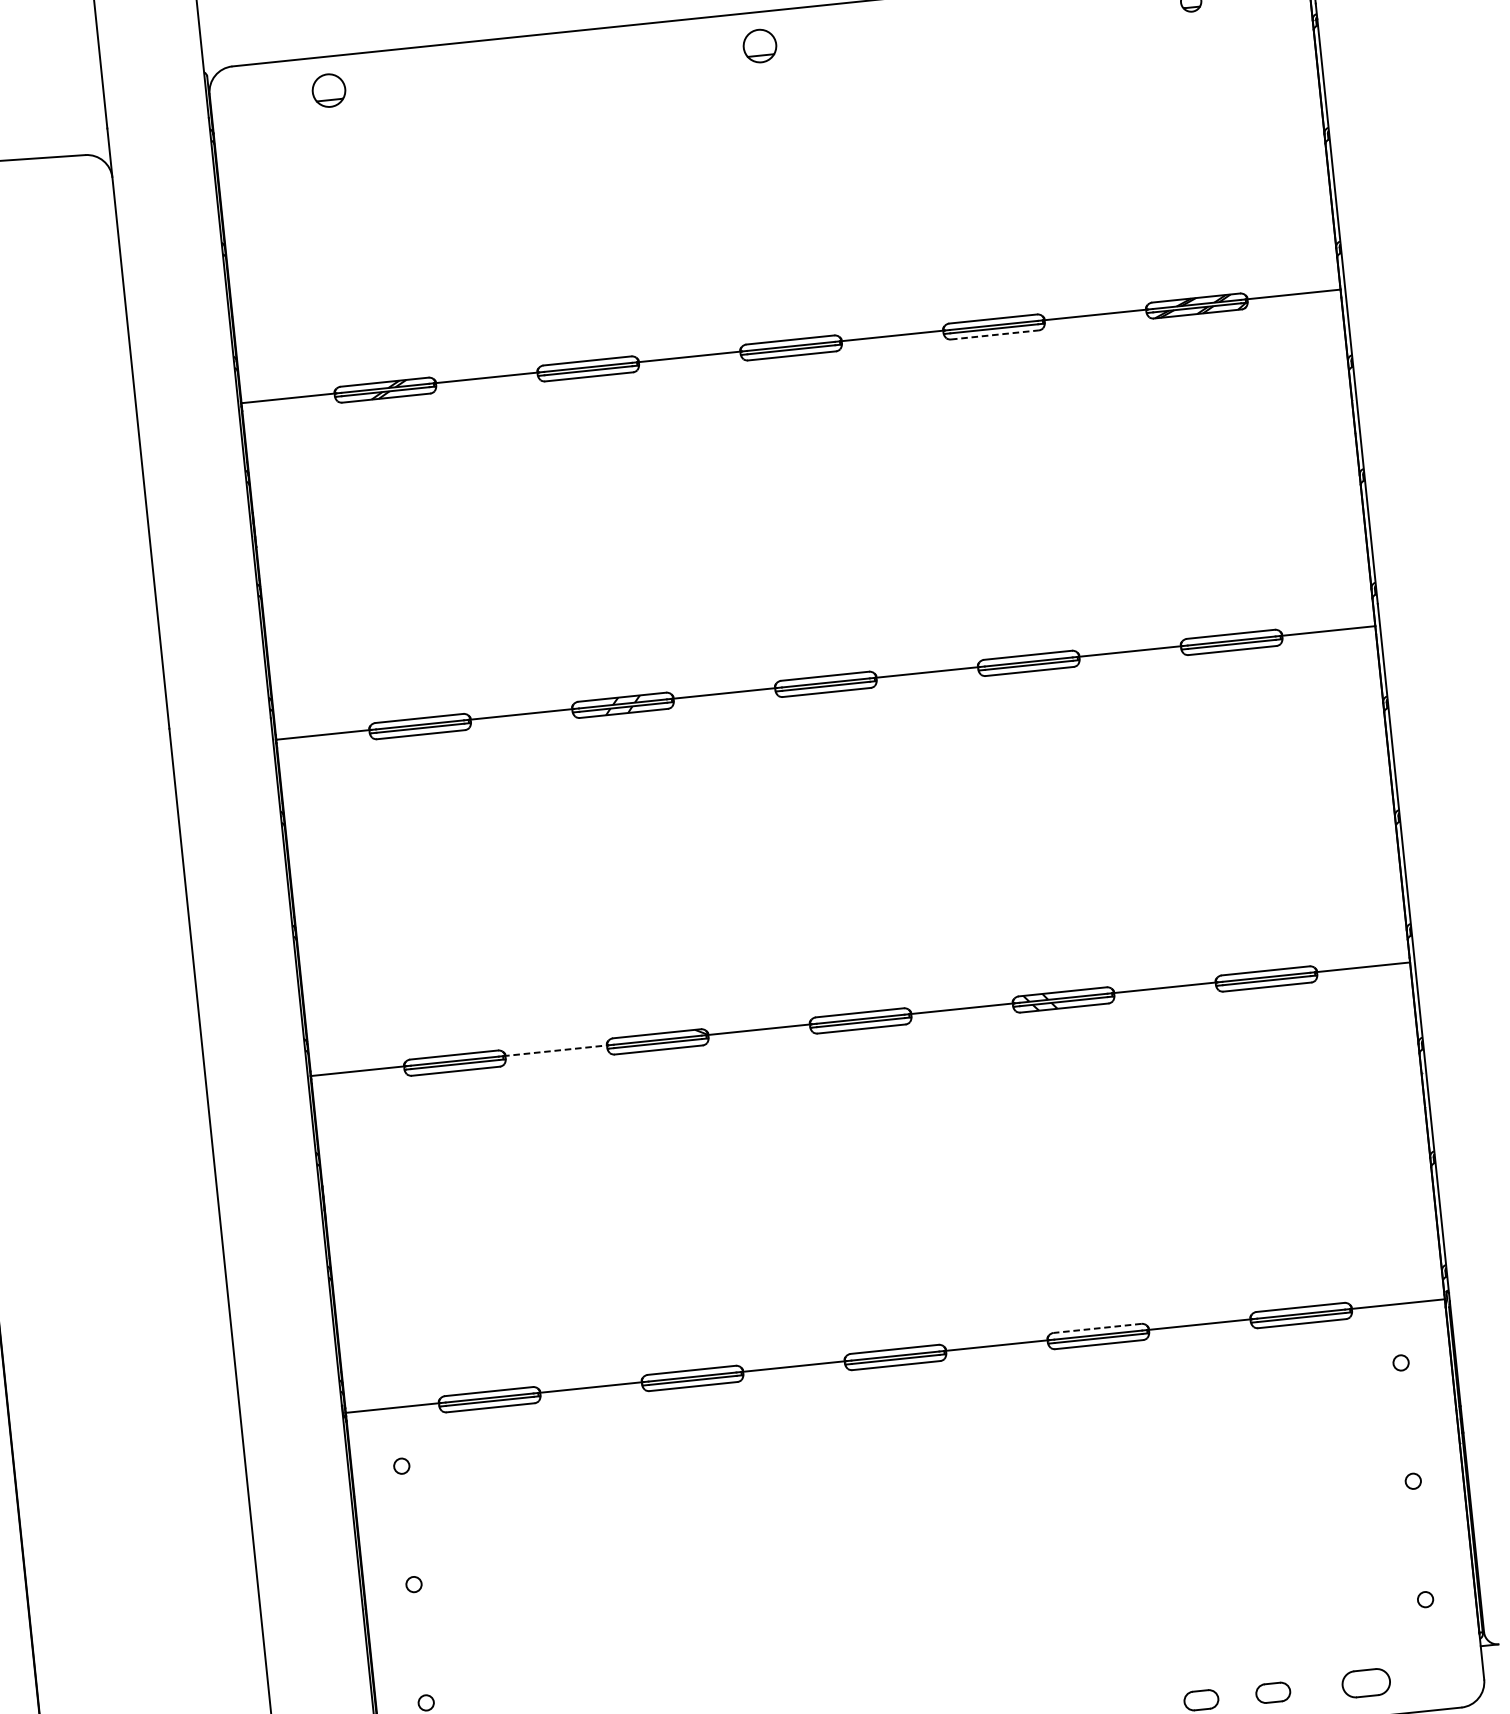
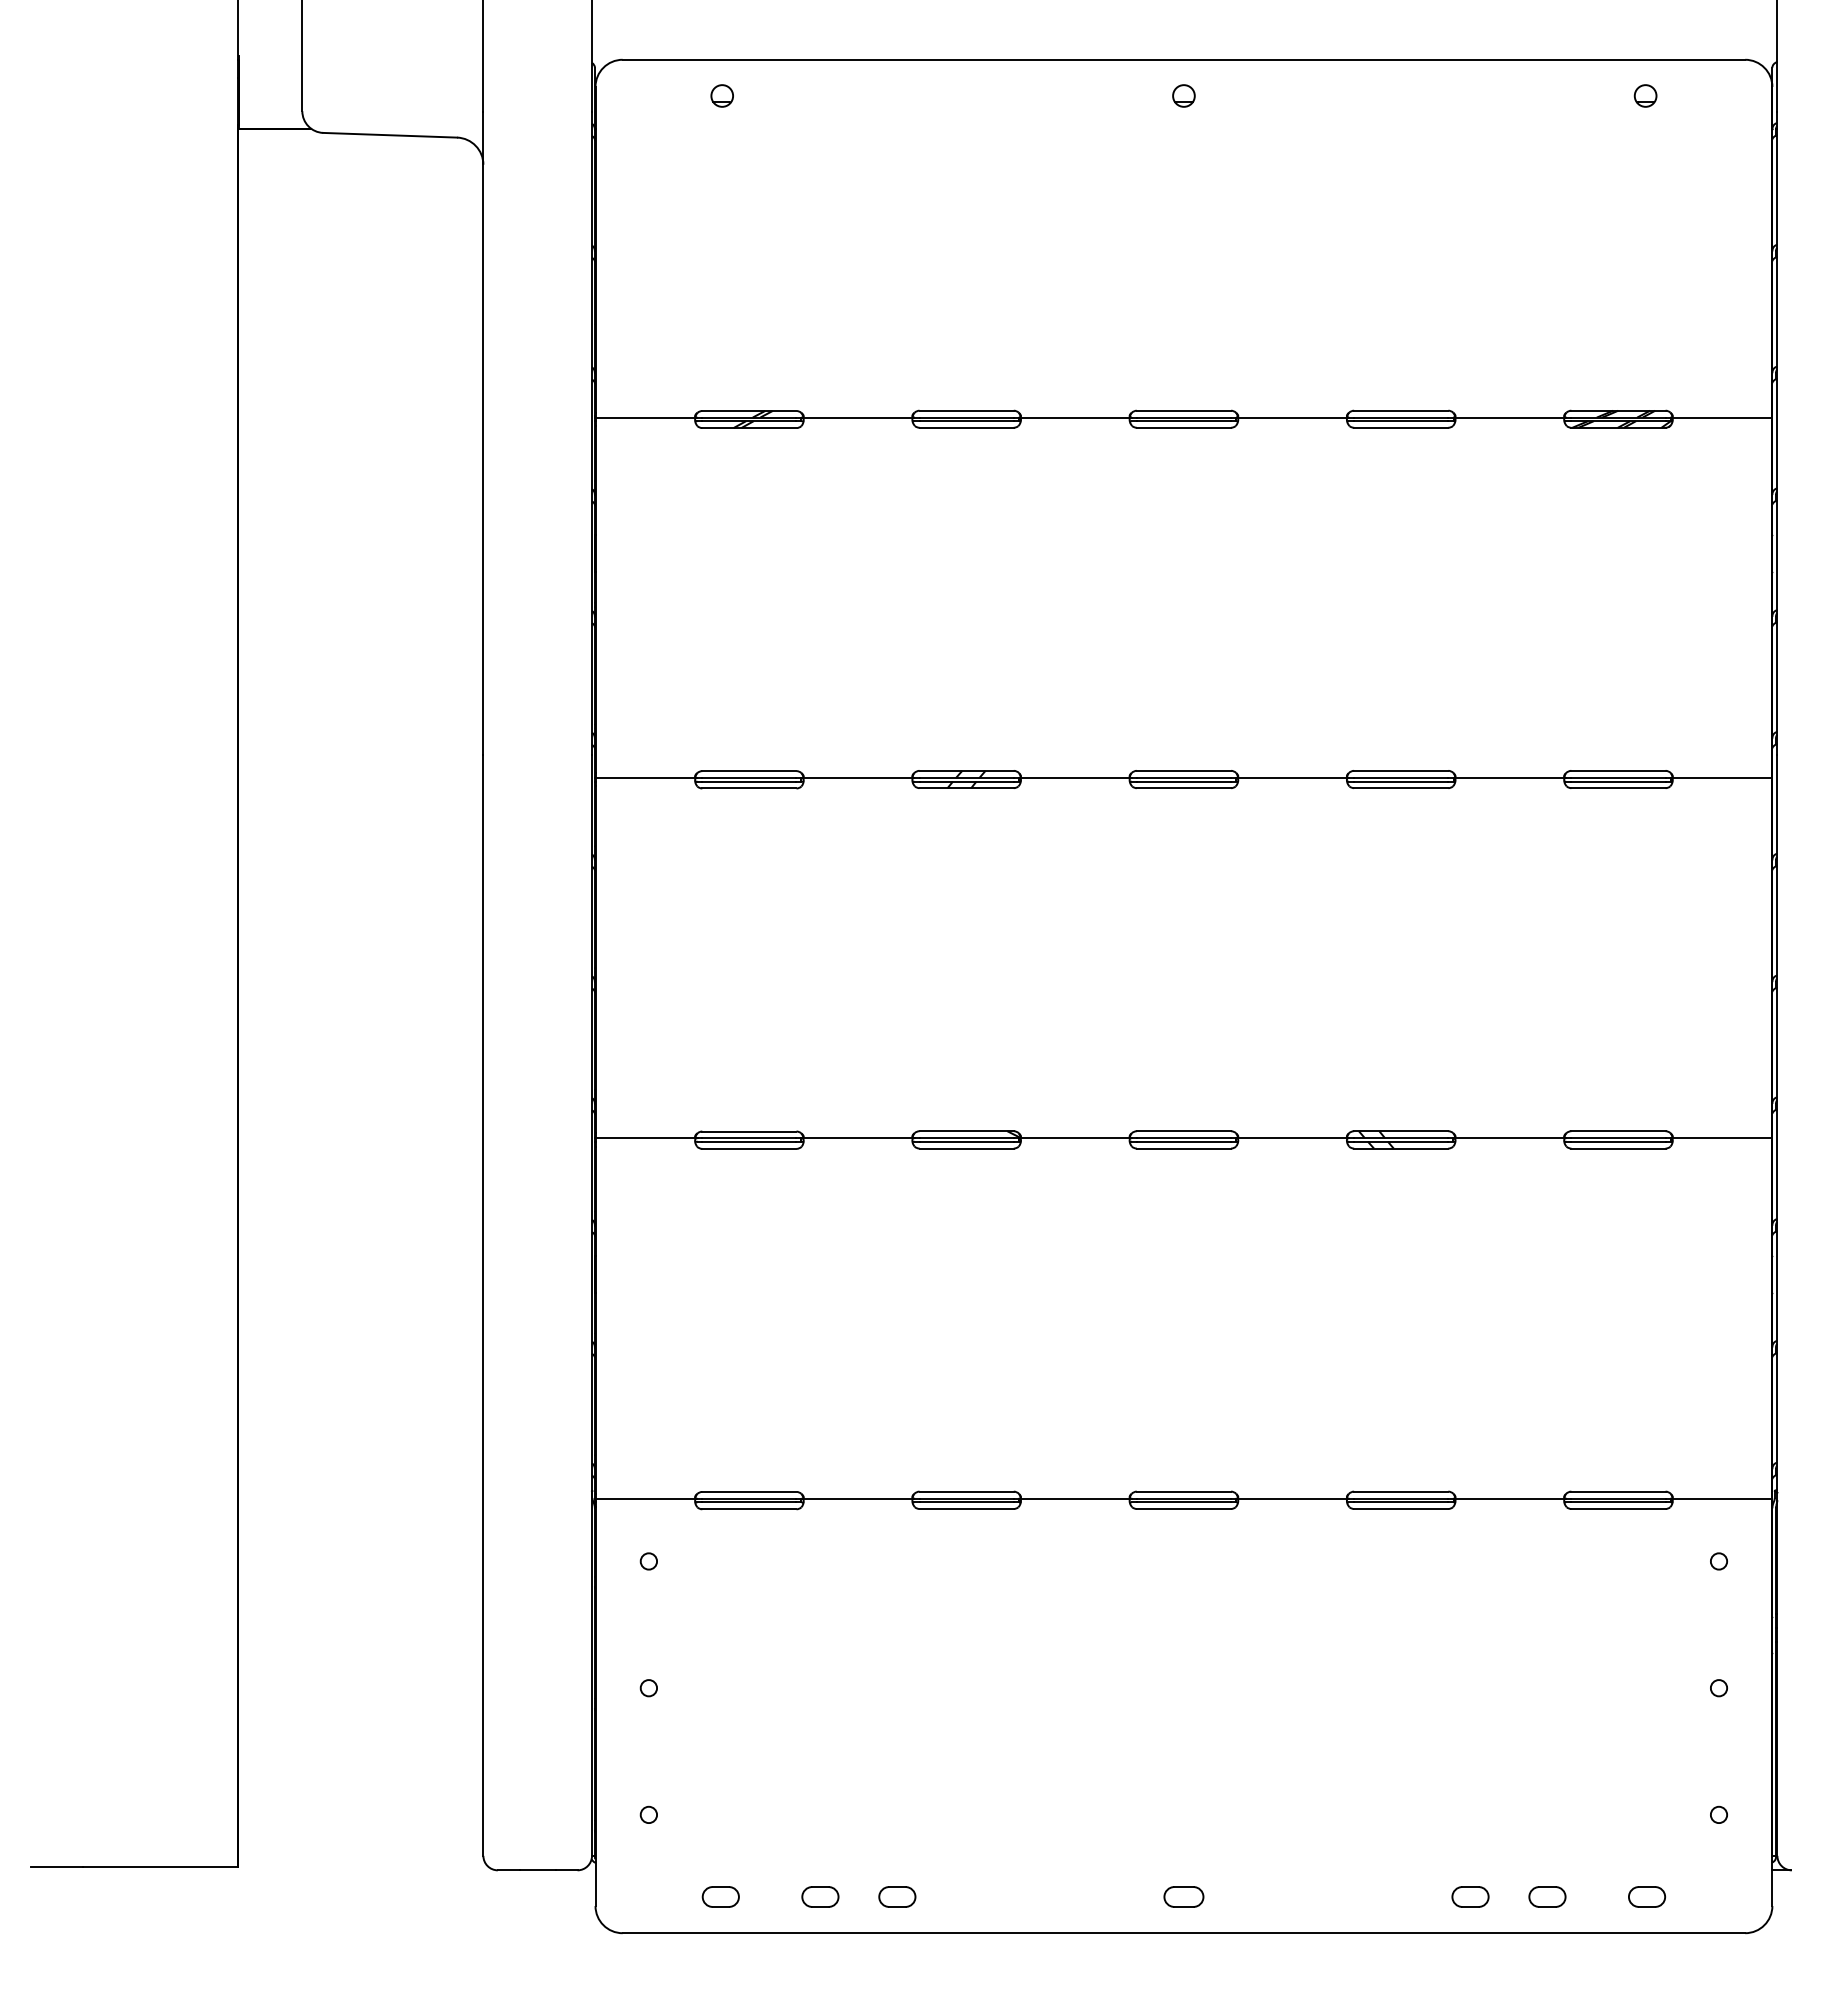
part: (759, 45) -> (1183, 95), size x0.62
part: (328, 90) -> (721, 95), size x0.62
line: (995, 334) -> (1401, 427), dashed -> solid
line: (555, 1051) -> (857, 1138), dashed -> solid
line: (1096, 1328) -> (1400, 1491), dashed -> solid
part: (1365, 1682) -> (1646, 1896), size x0.71

